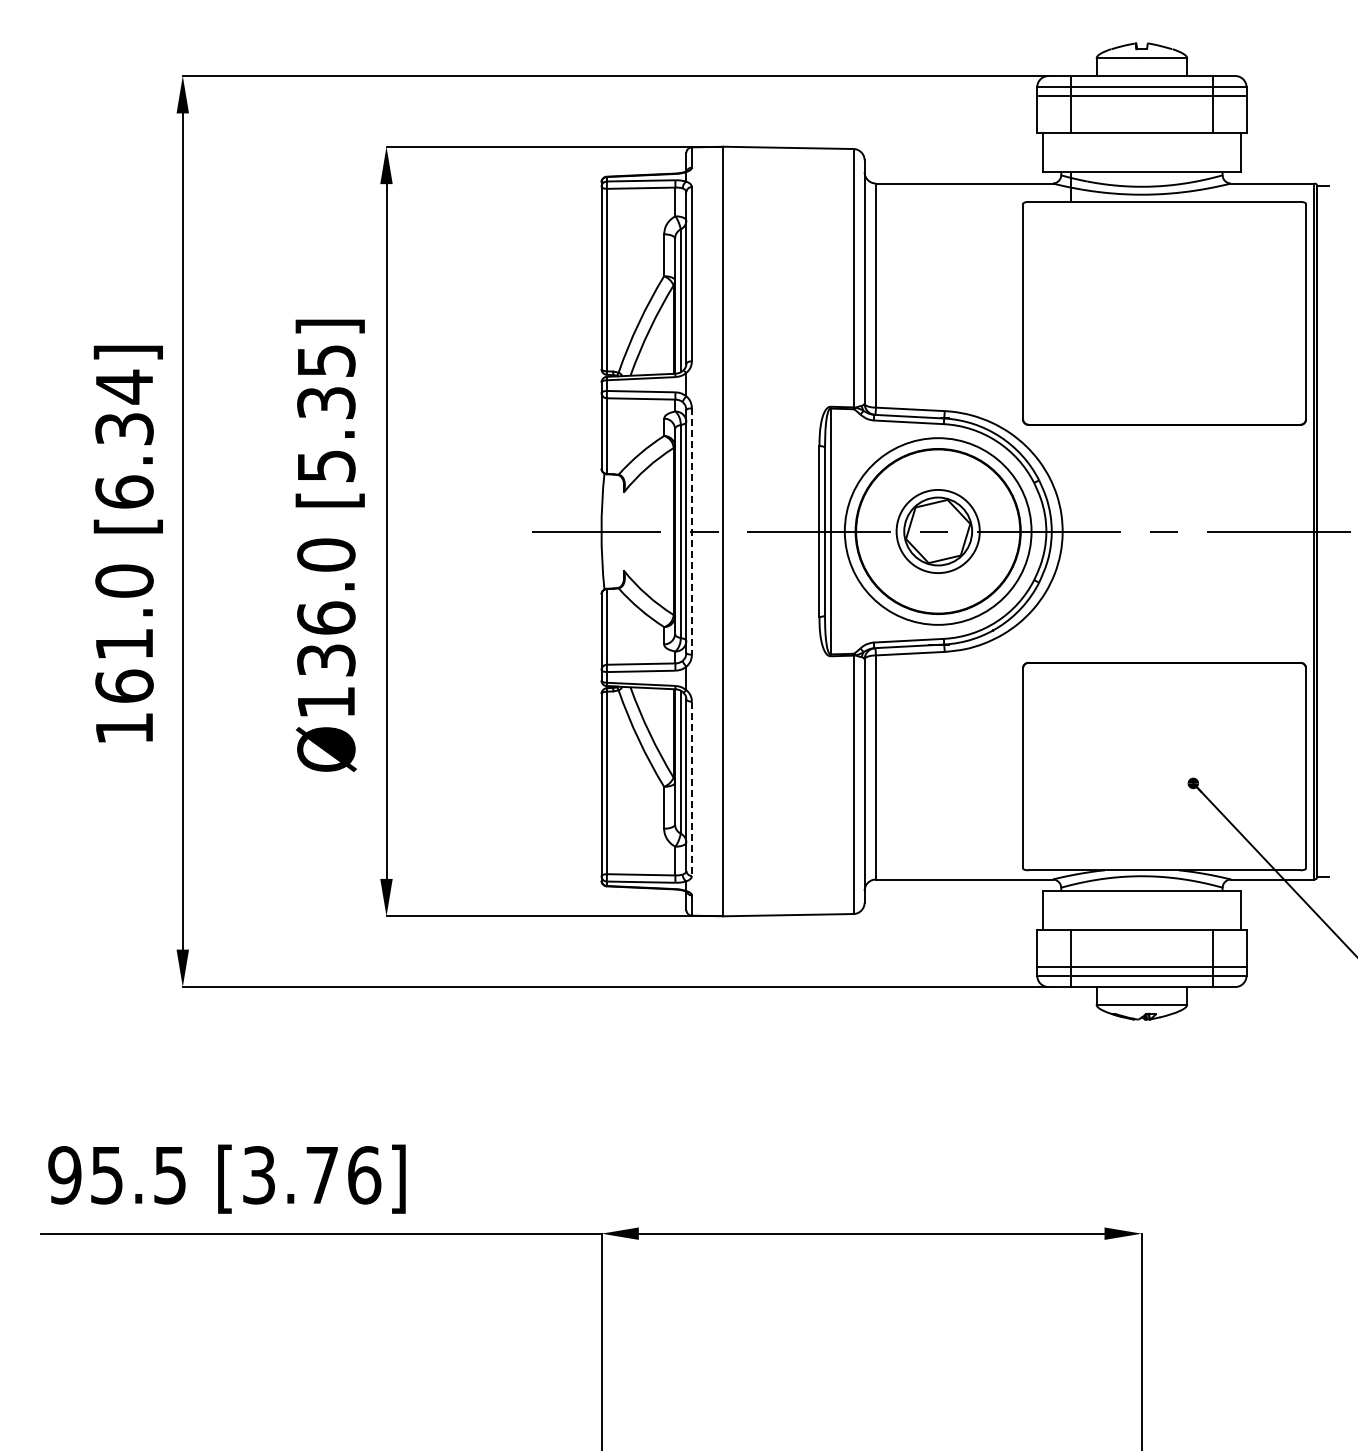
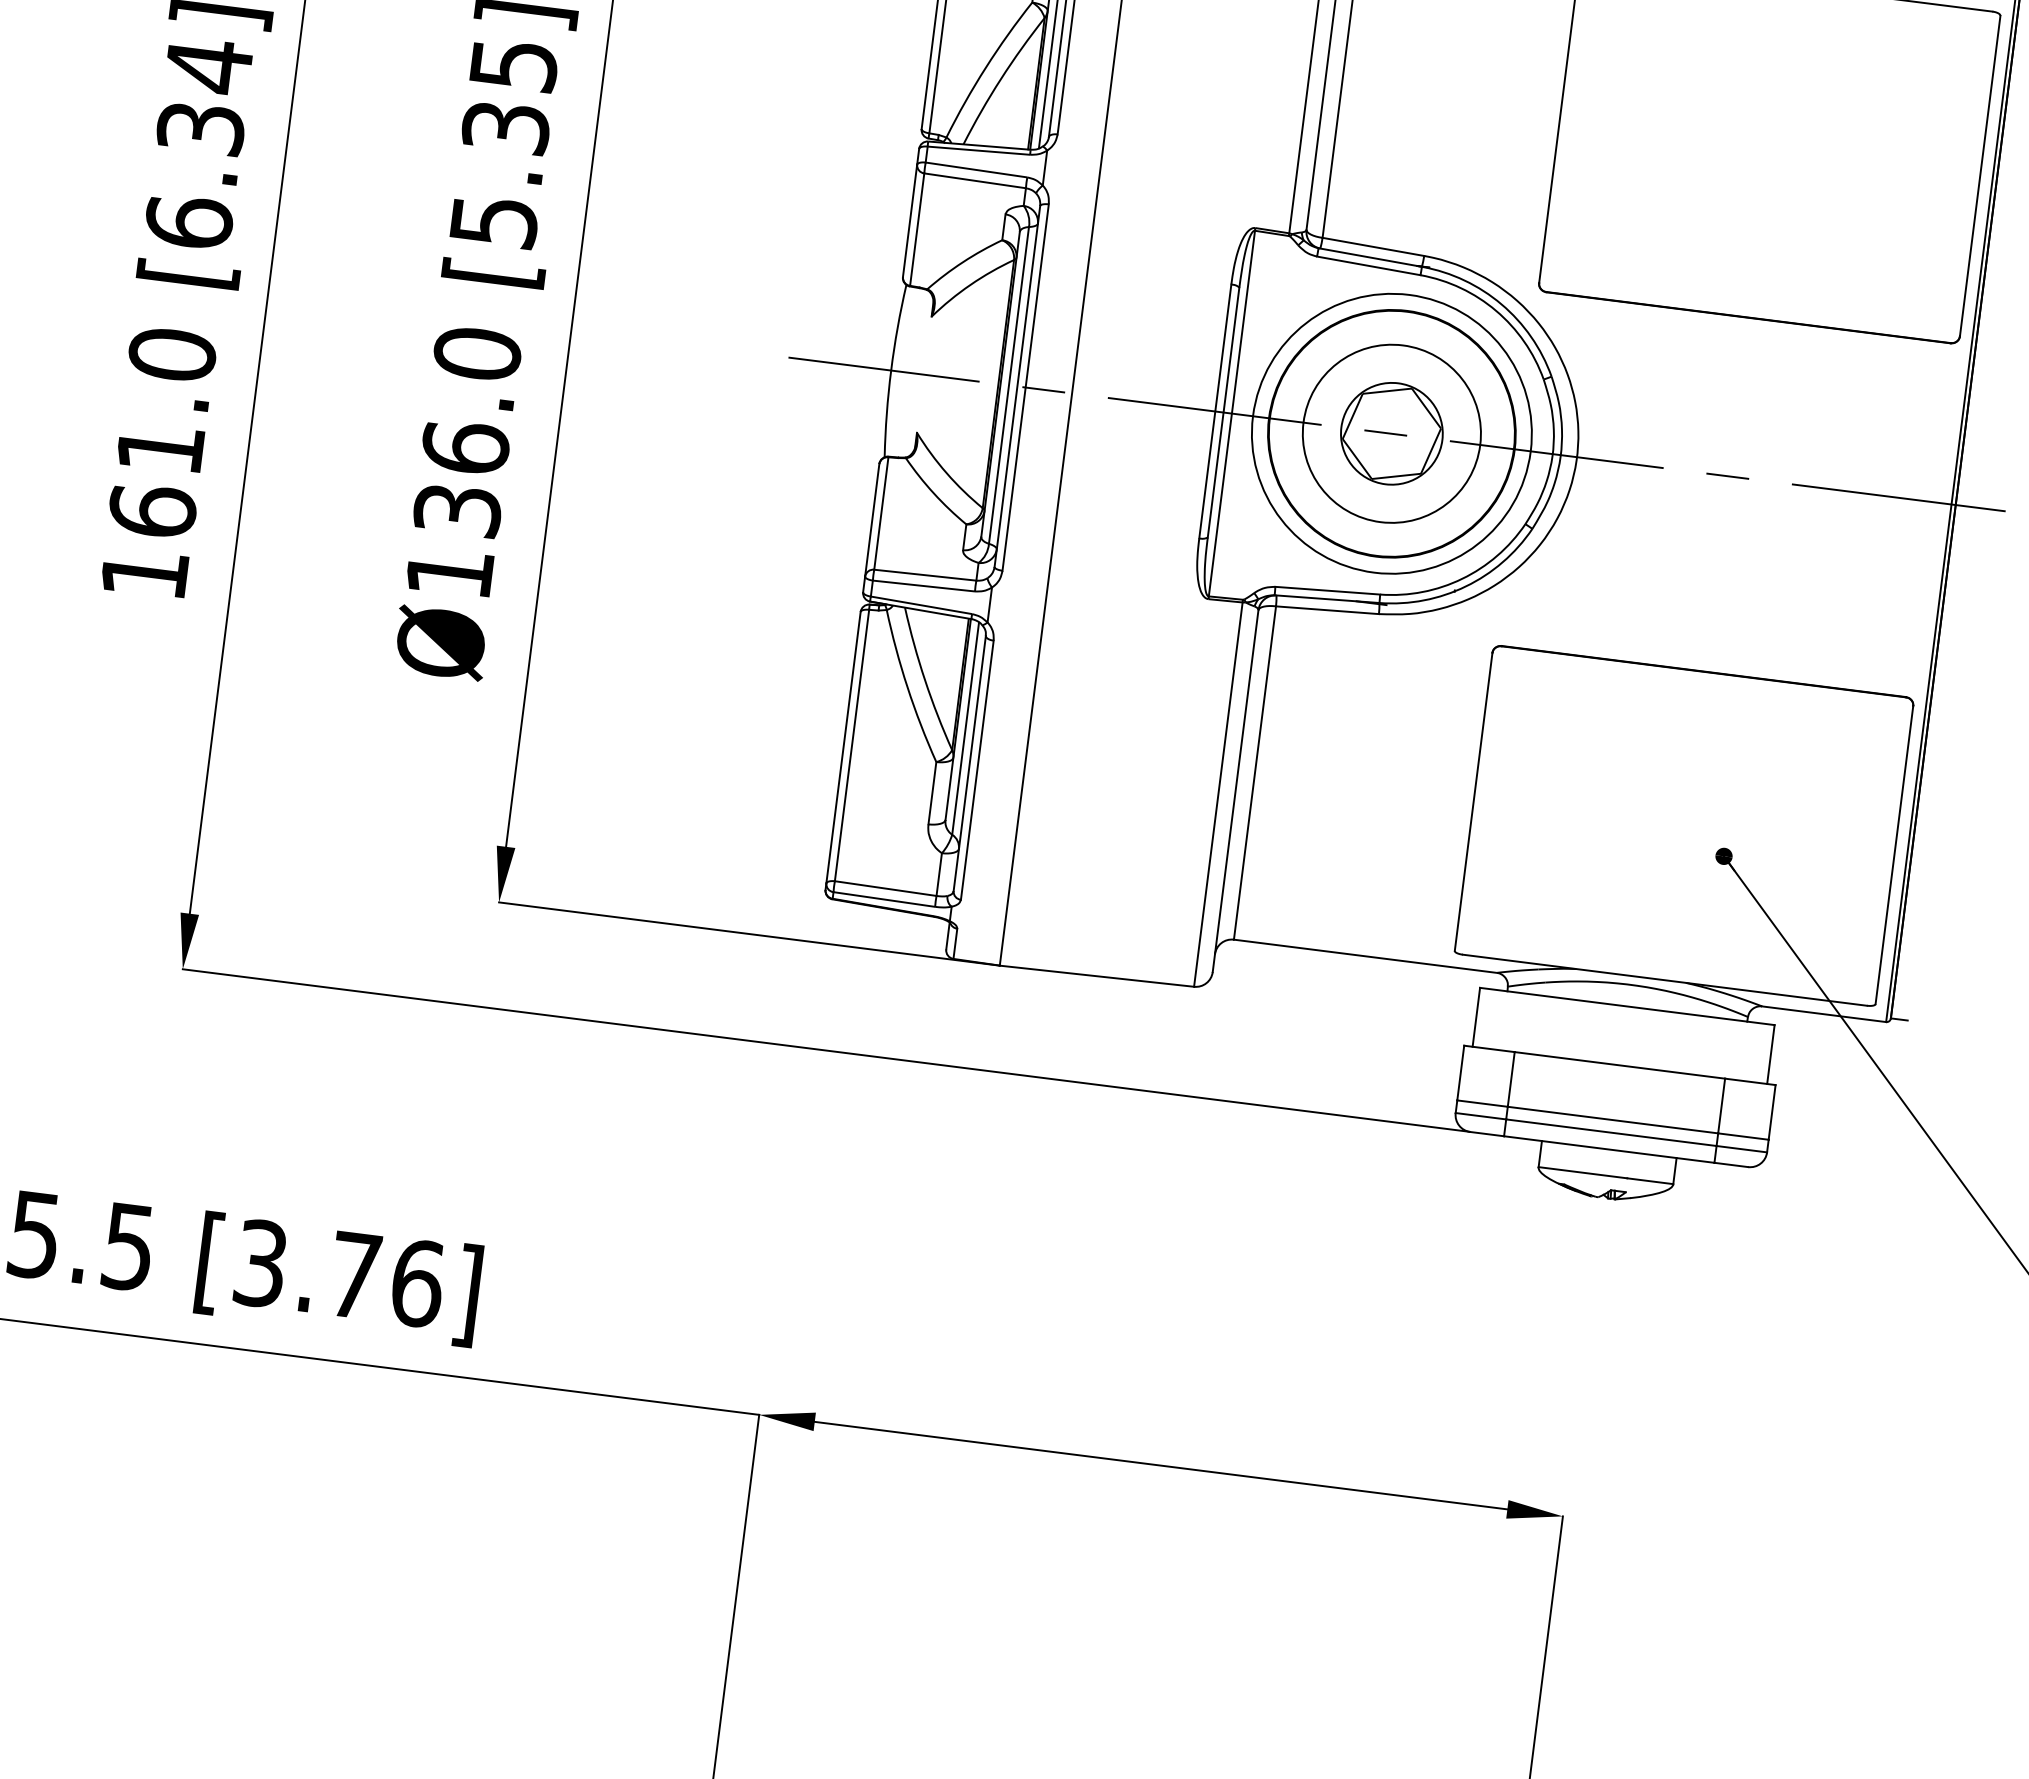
circle: (937, 531) -> (1390, 433), size x1.43
line: (691, 532) -> (1024, 388), dashed -> solid
line: (691, 789) -> (976, 771), dashed -> solid

